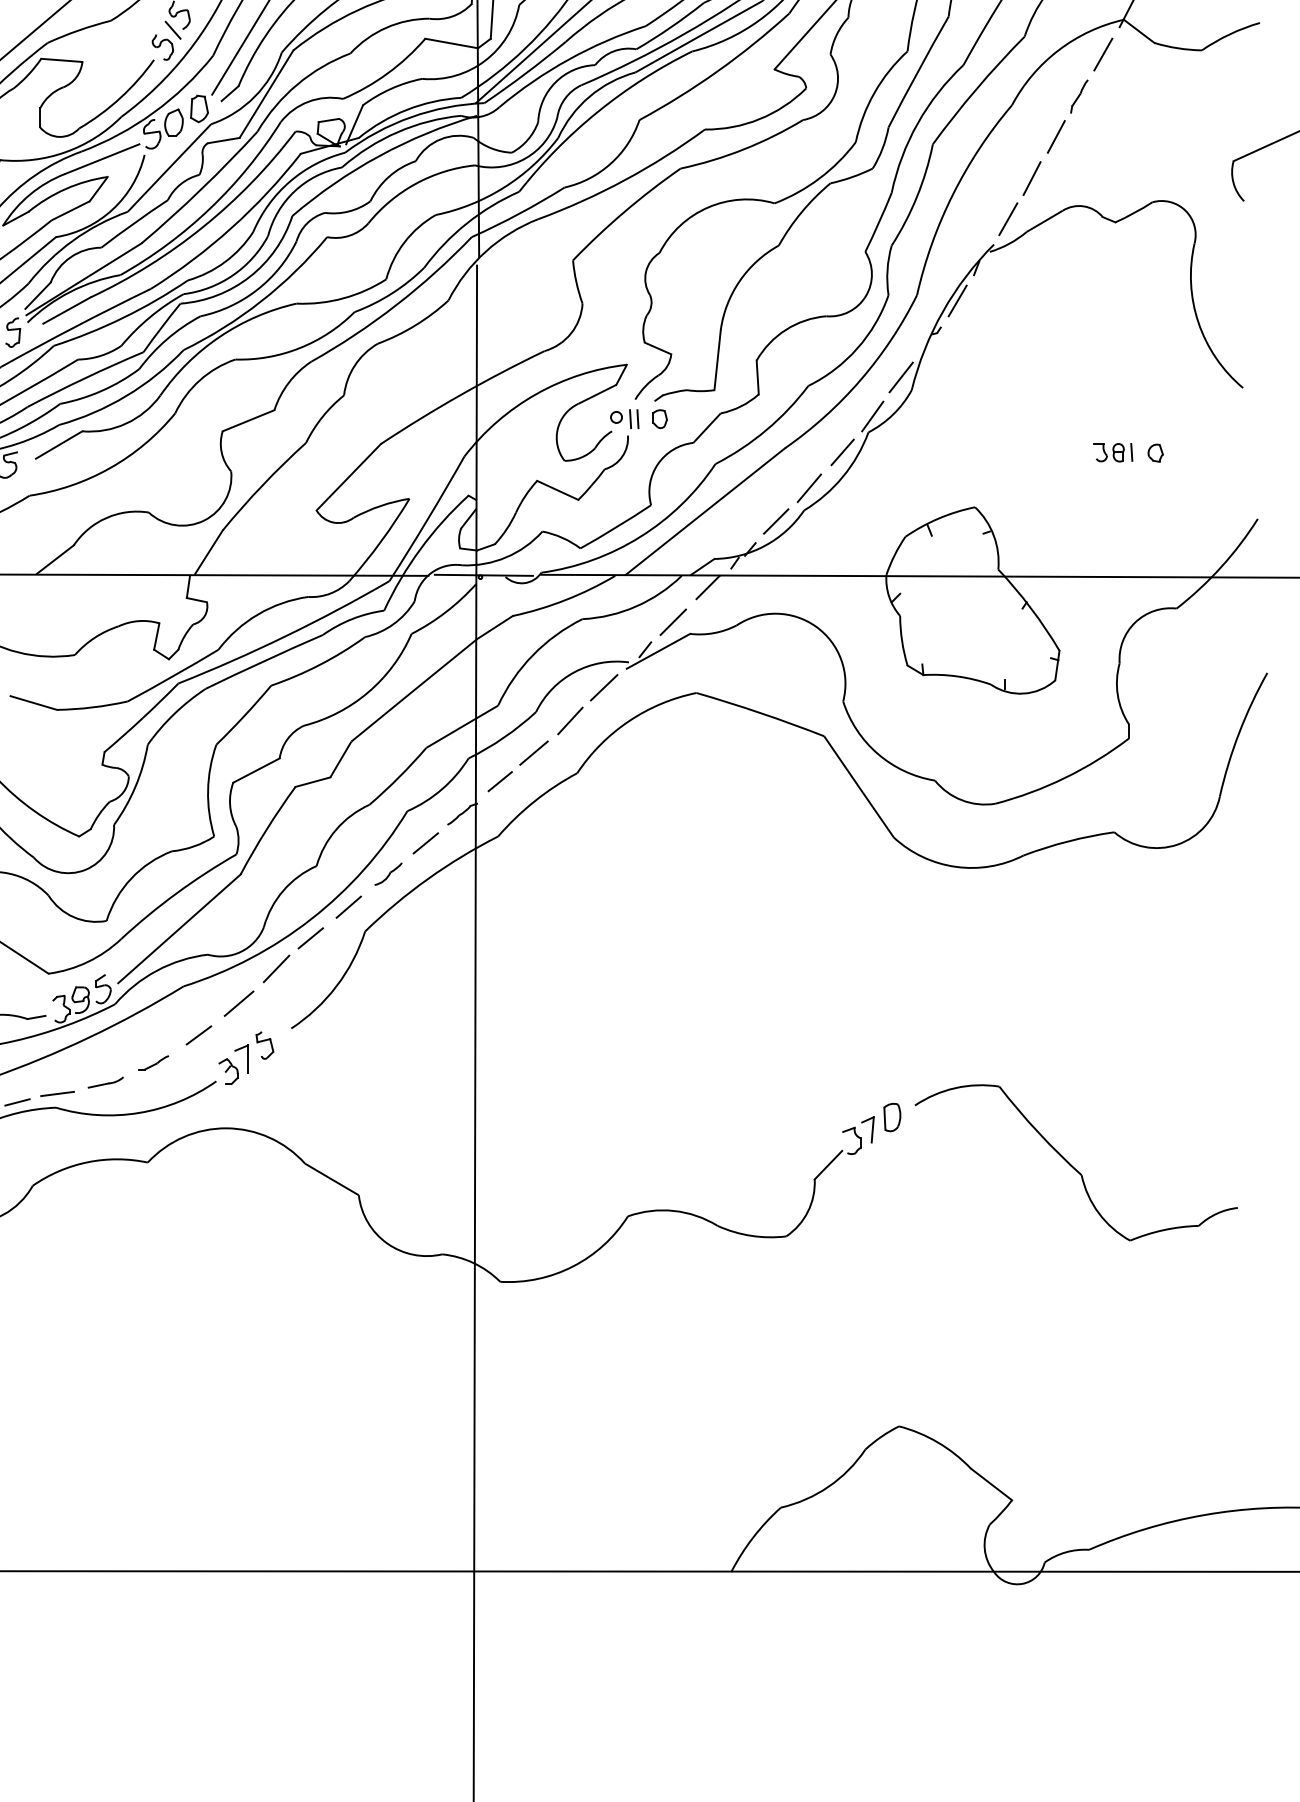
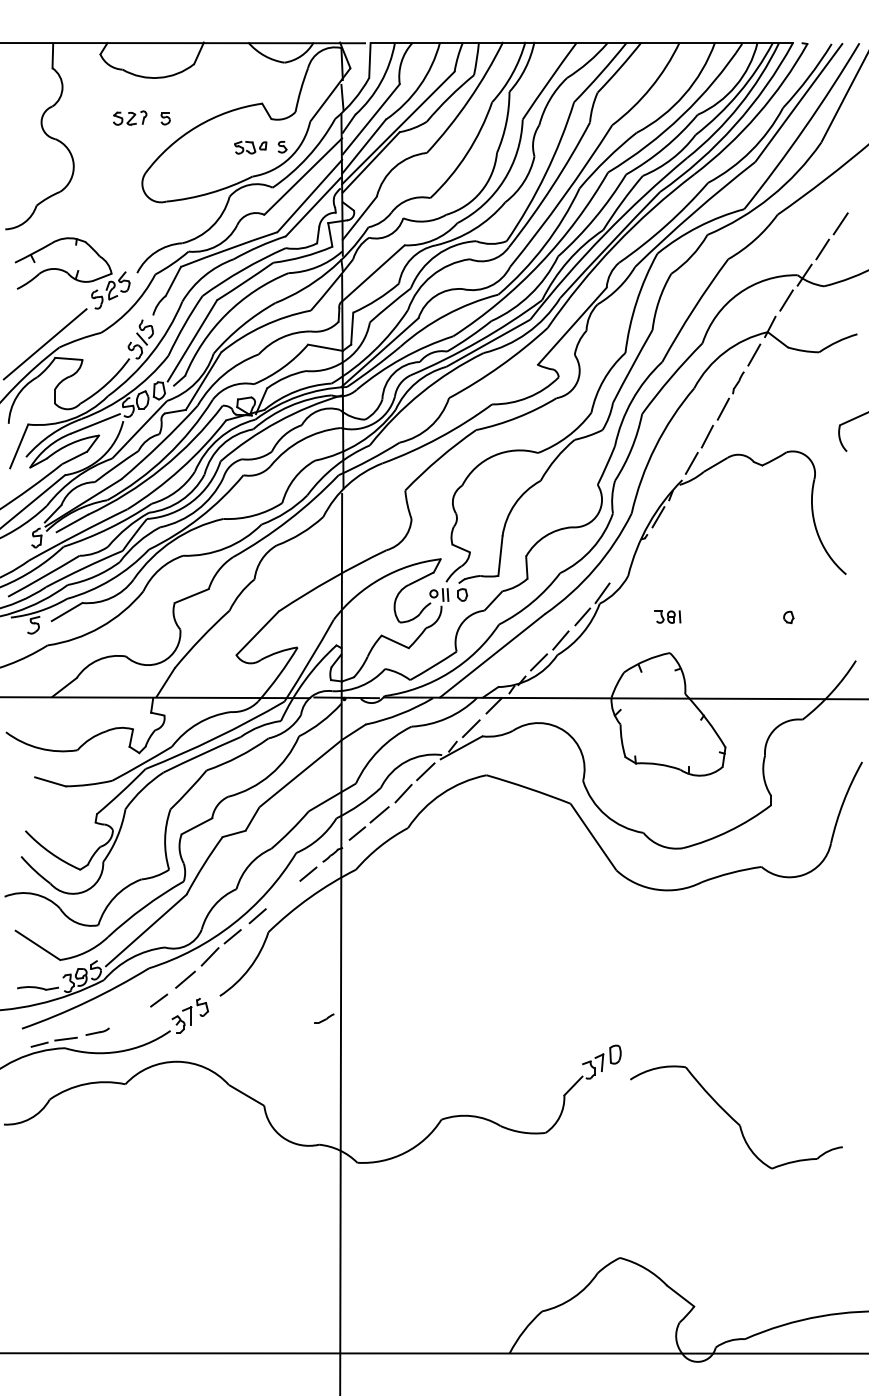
line: (900, 377) -> (620, 567), removed
part: (1112, 451) -> (667, 616), moved
part: (387, 874) -> (283, 894), removed
part: (153, 1062) -> (324, 1018), moved
part: (1076, 1162) -> (736, 1117), moved

